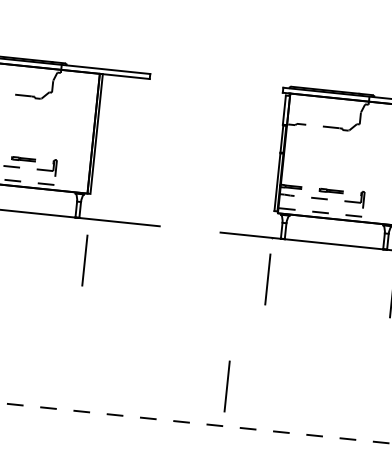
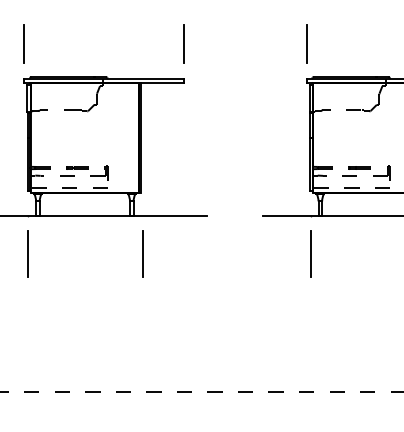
line: (154, 36) -> (184, 44), added
line: (287, 50) -> (306, 44), added
line: (227, 385) -> (283, 354), removed

